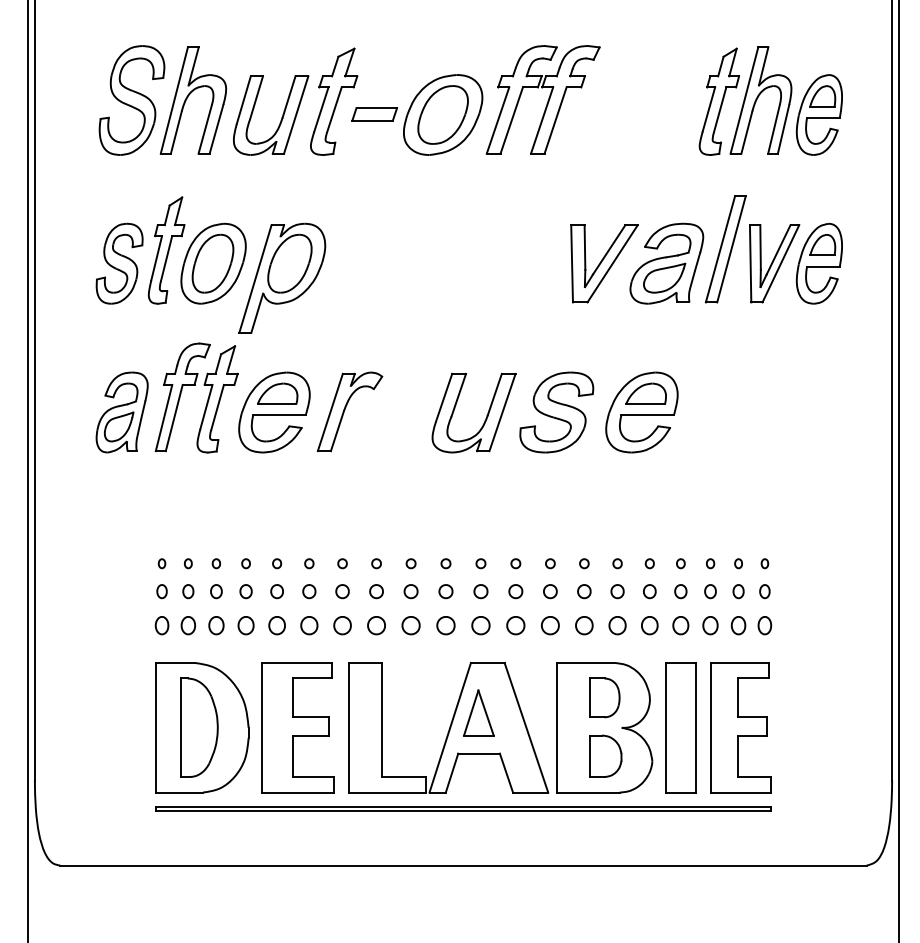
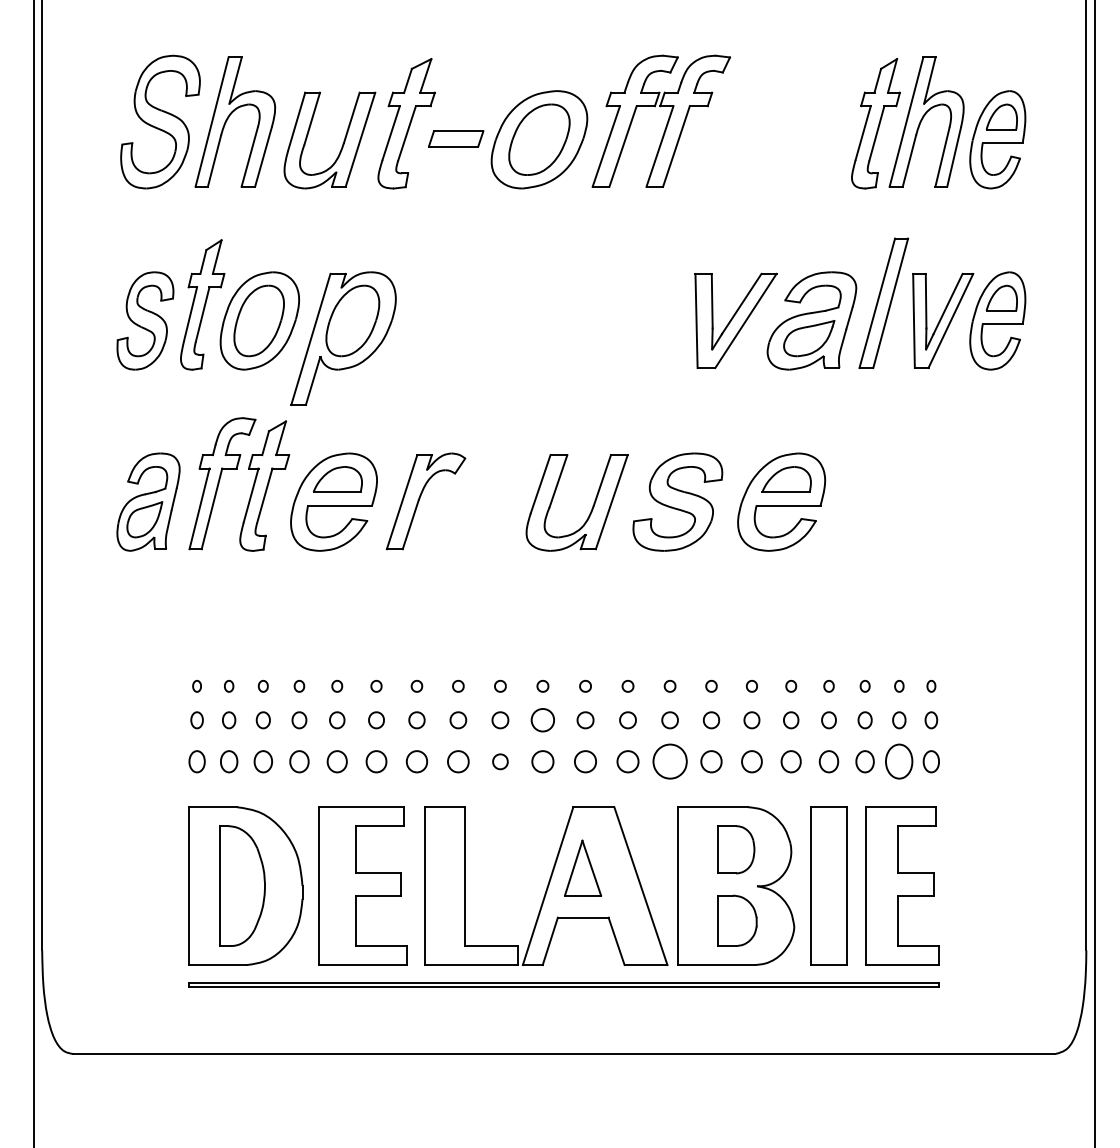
part: (445, 591) -> (542, 720), size x1.4
part: (411, 625) -> (500, 761), size x0.7
part: (549, 625) -> (669, 761), size x1.6
part: (738, 625) -> (899, 761), size x1.6

